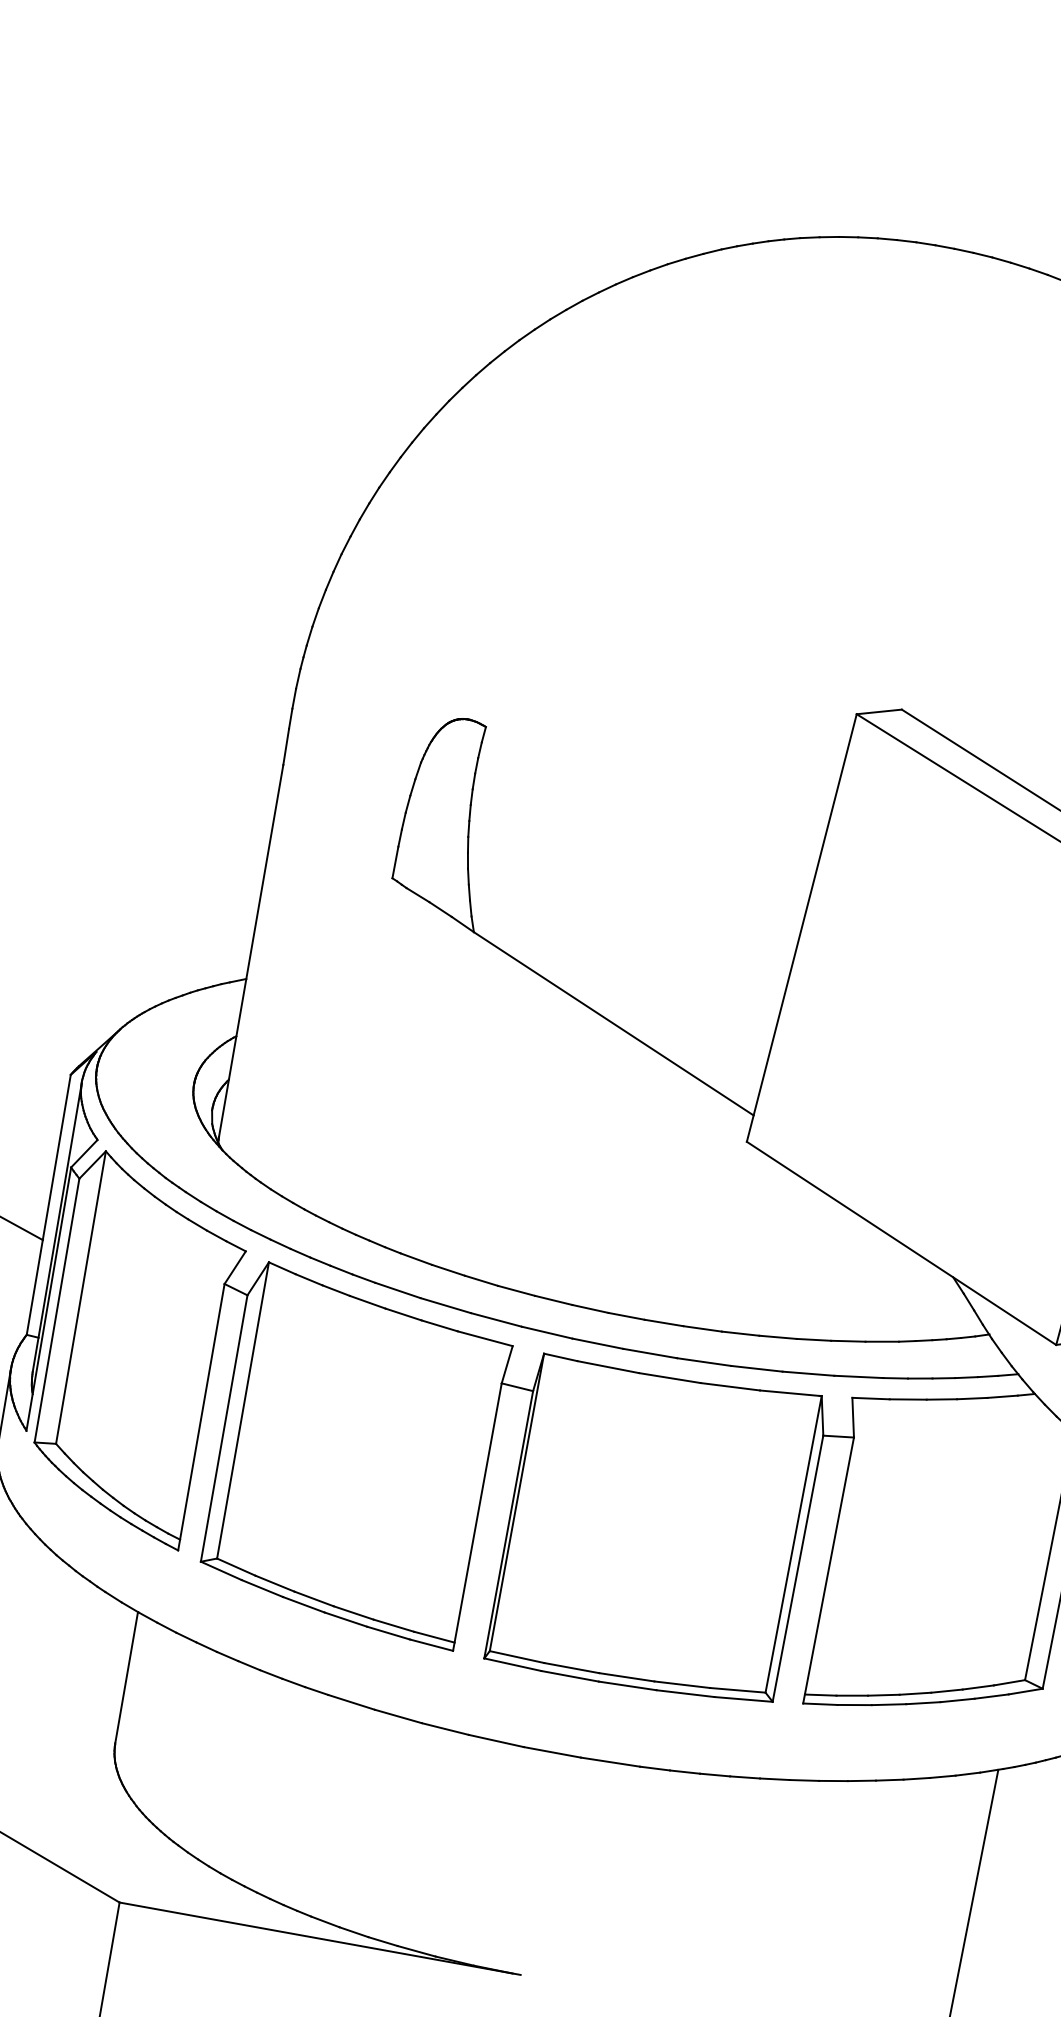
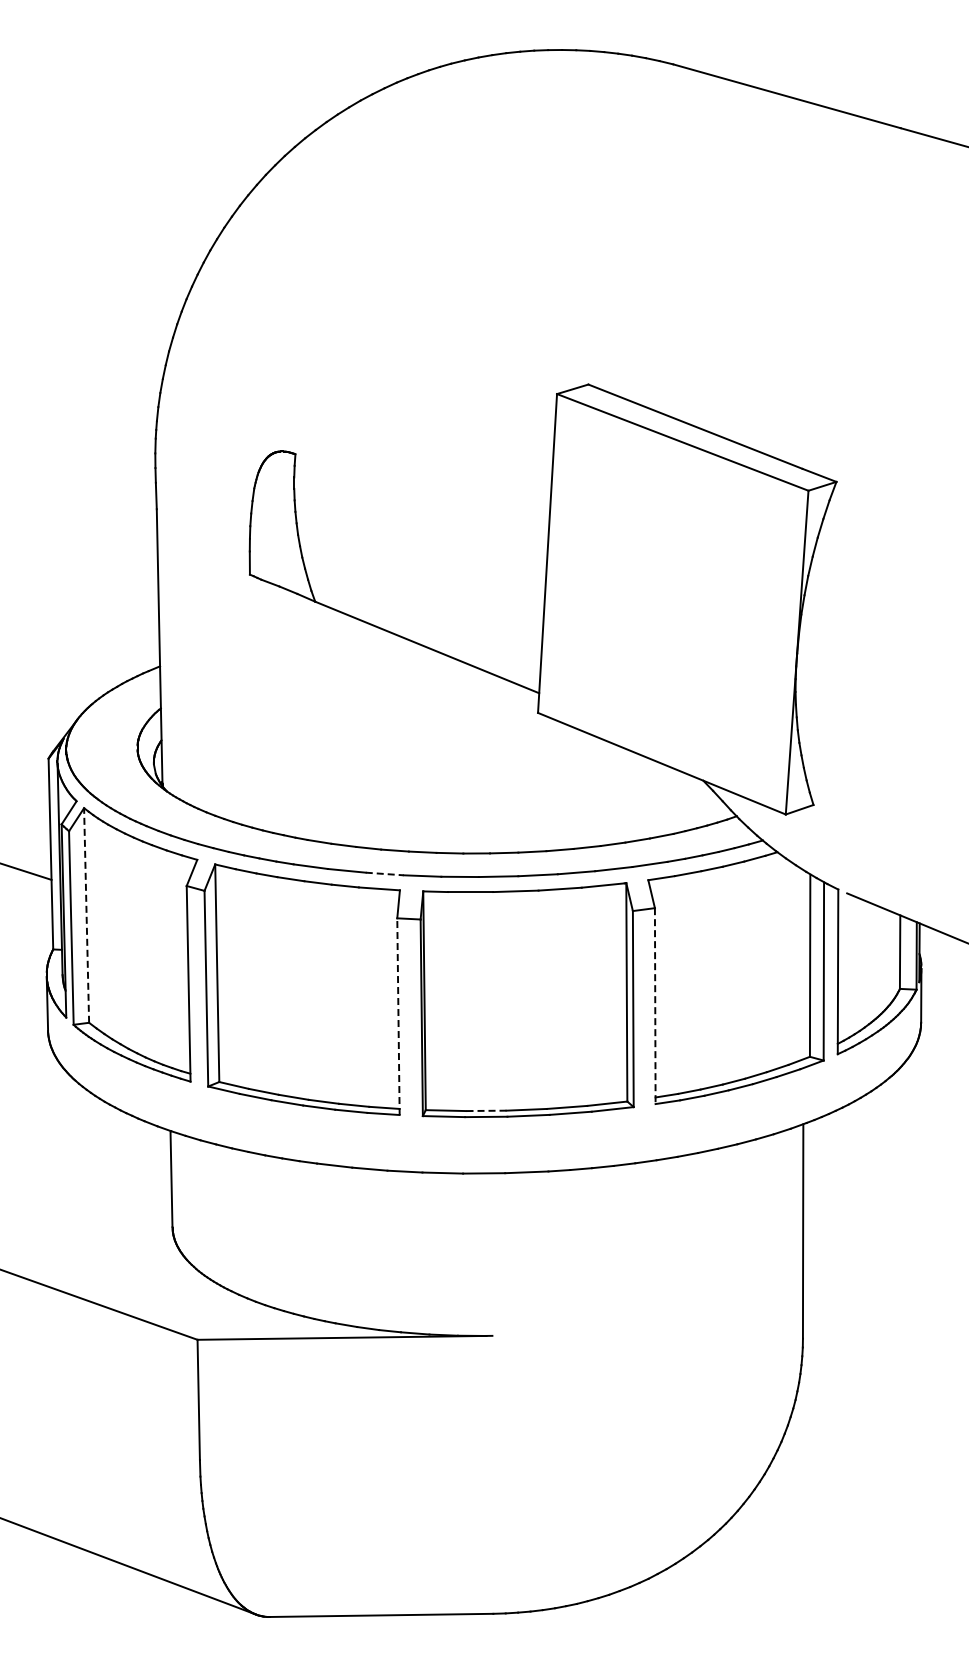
line: (81, 1296) -> (86, 914), solid -> dashed
line: (497, 1320) -> (385, 874), solid -> dashed
line: (477, 1516) -> (398, 1016), solid -> dashed
line: (828, 1571) -> (655, 1006), solid -> dashed
line: (570, 1667) -> (485, 1110), solid -> dashed

